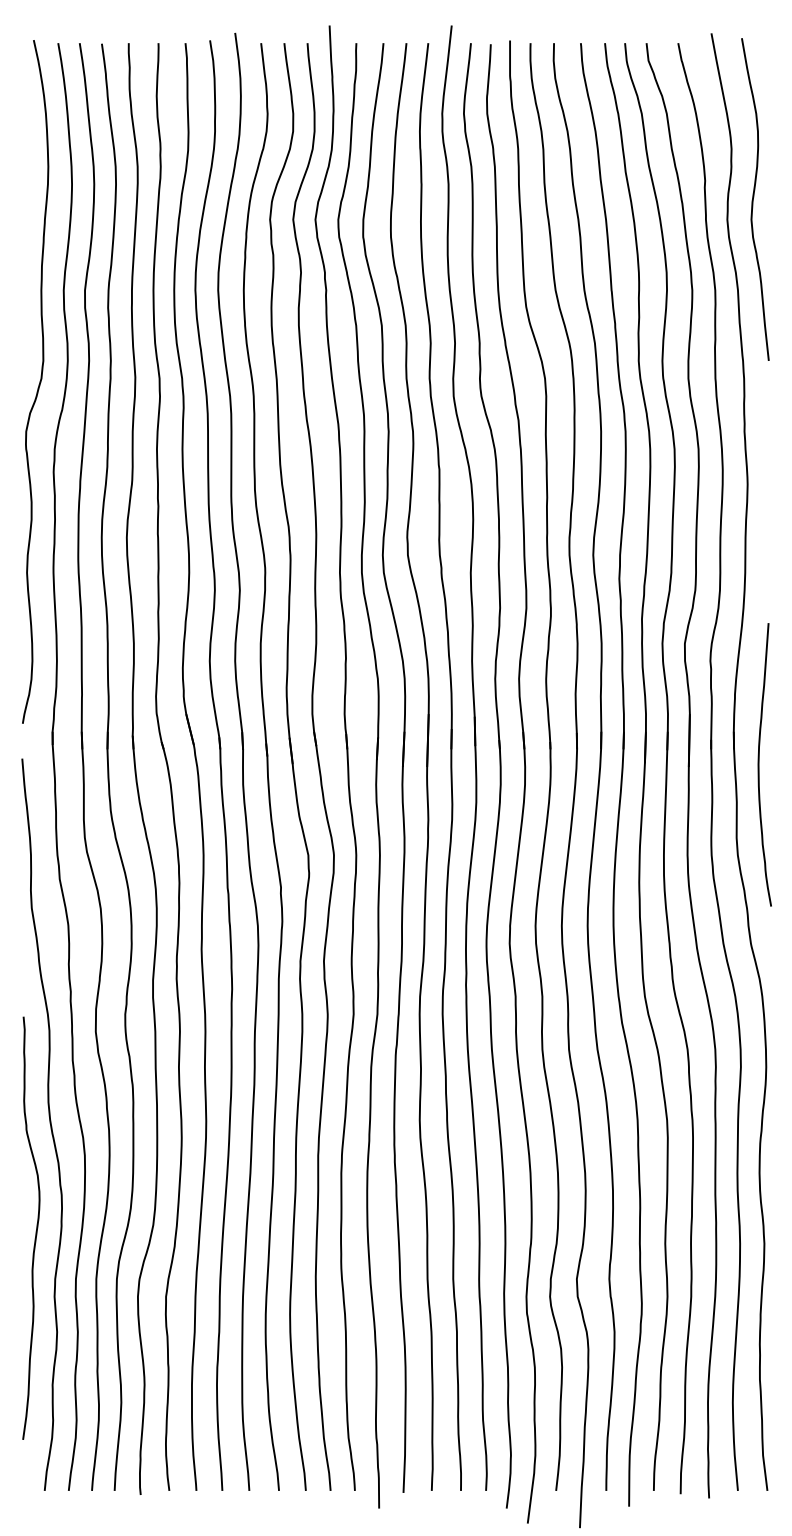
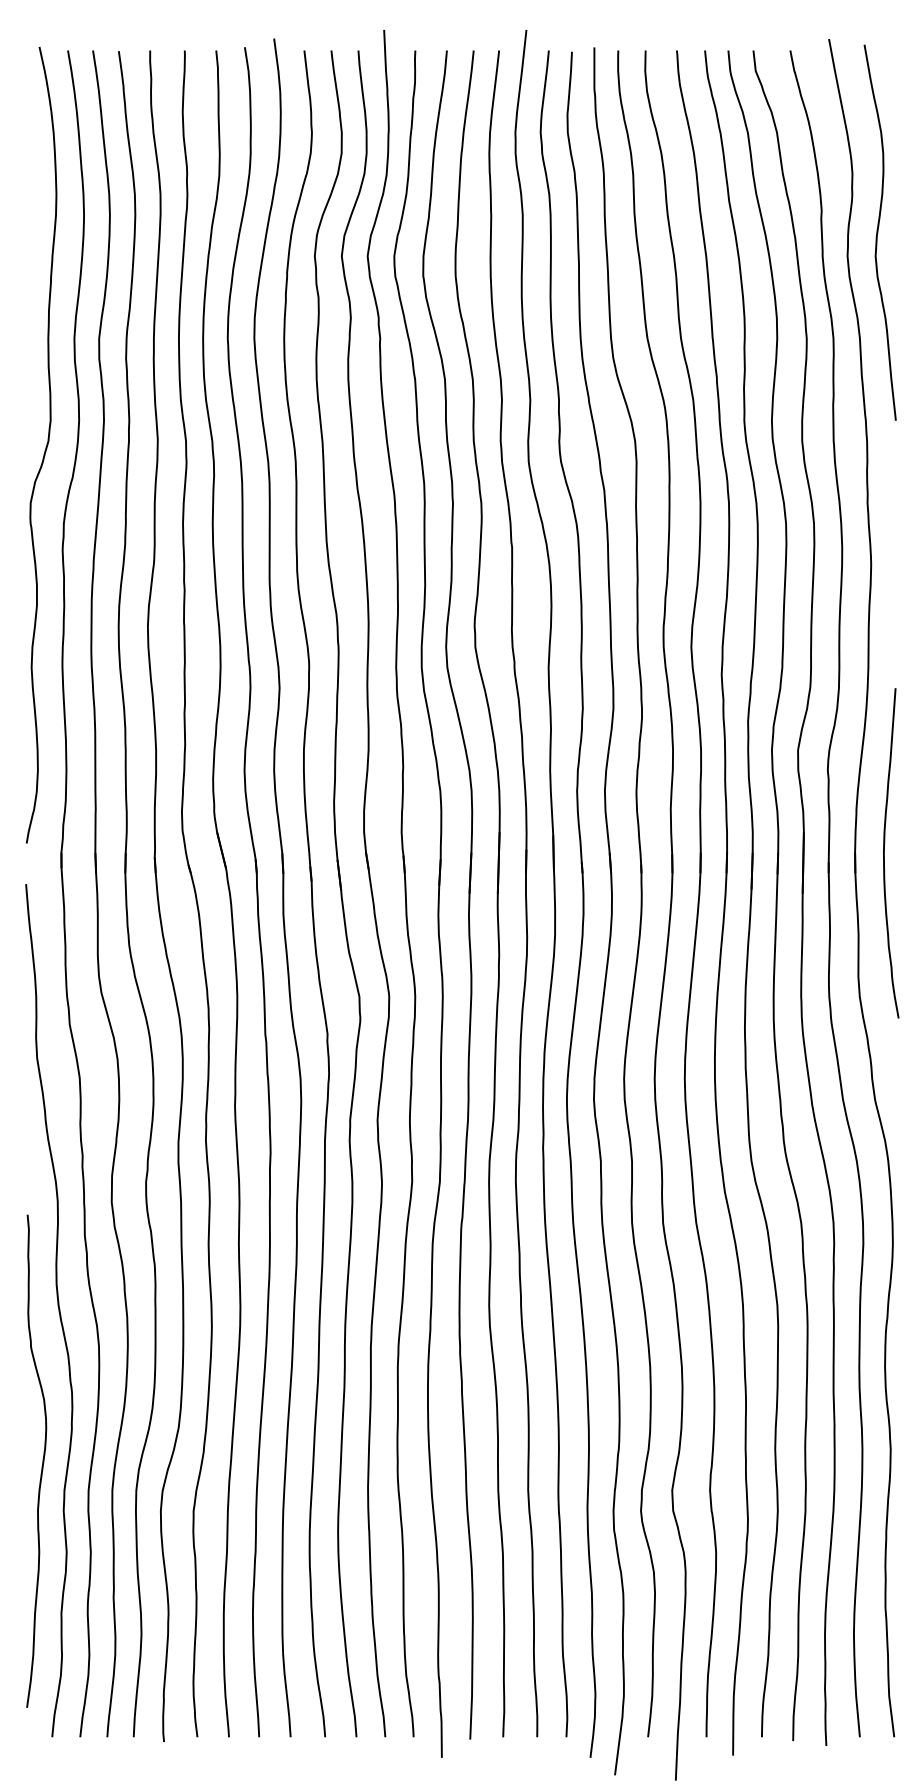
curve: (759, 764) -> (884, 853), moved
curve: (36, 1227) -> (42, 1460), moved

